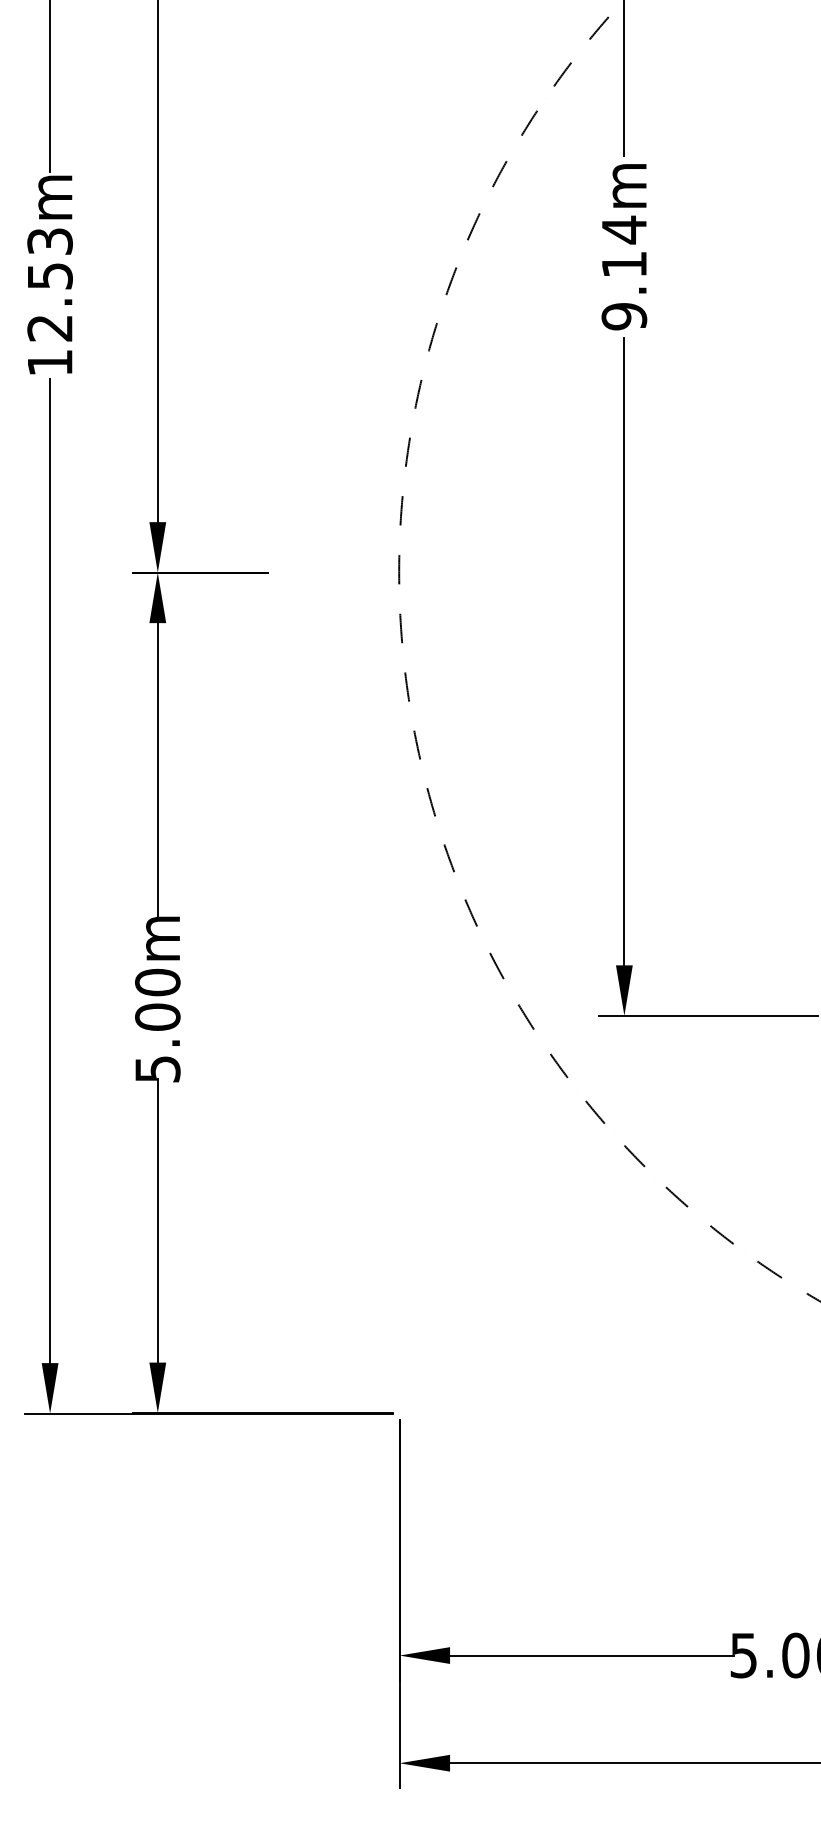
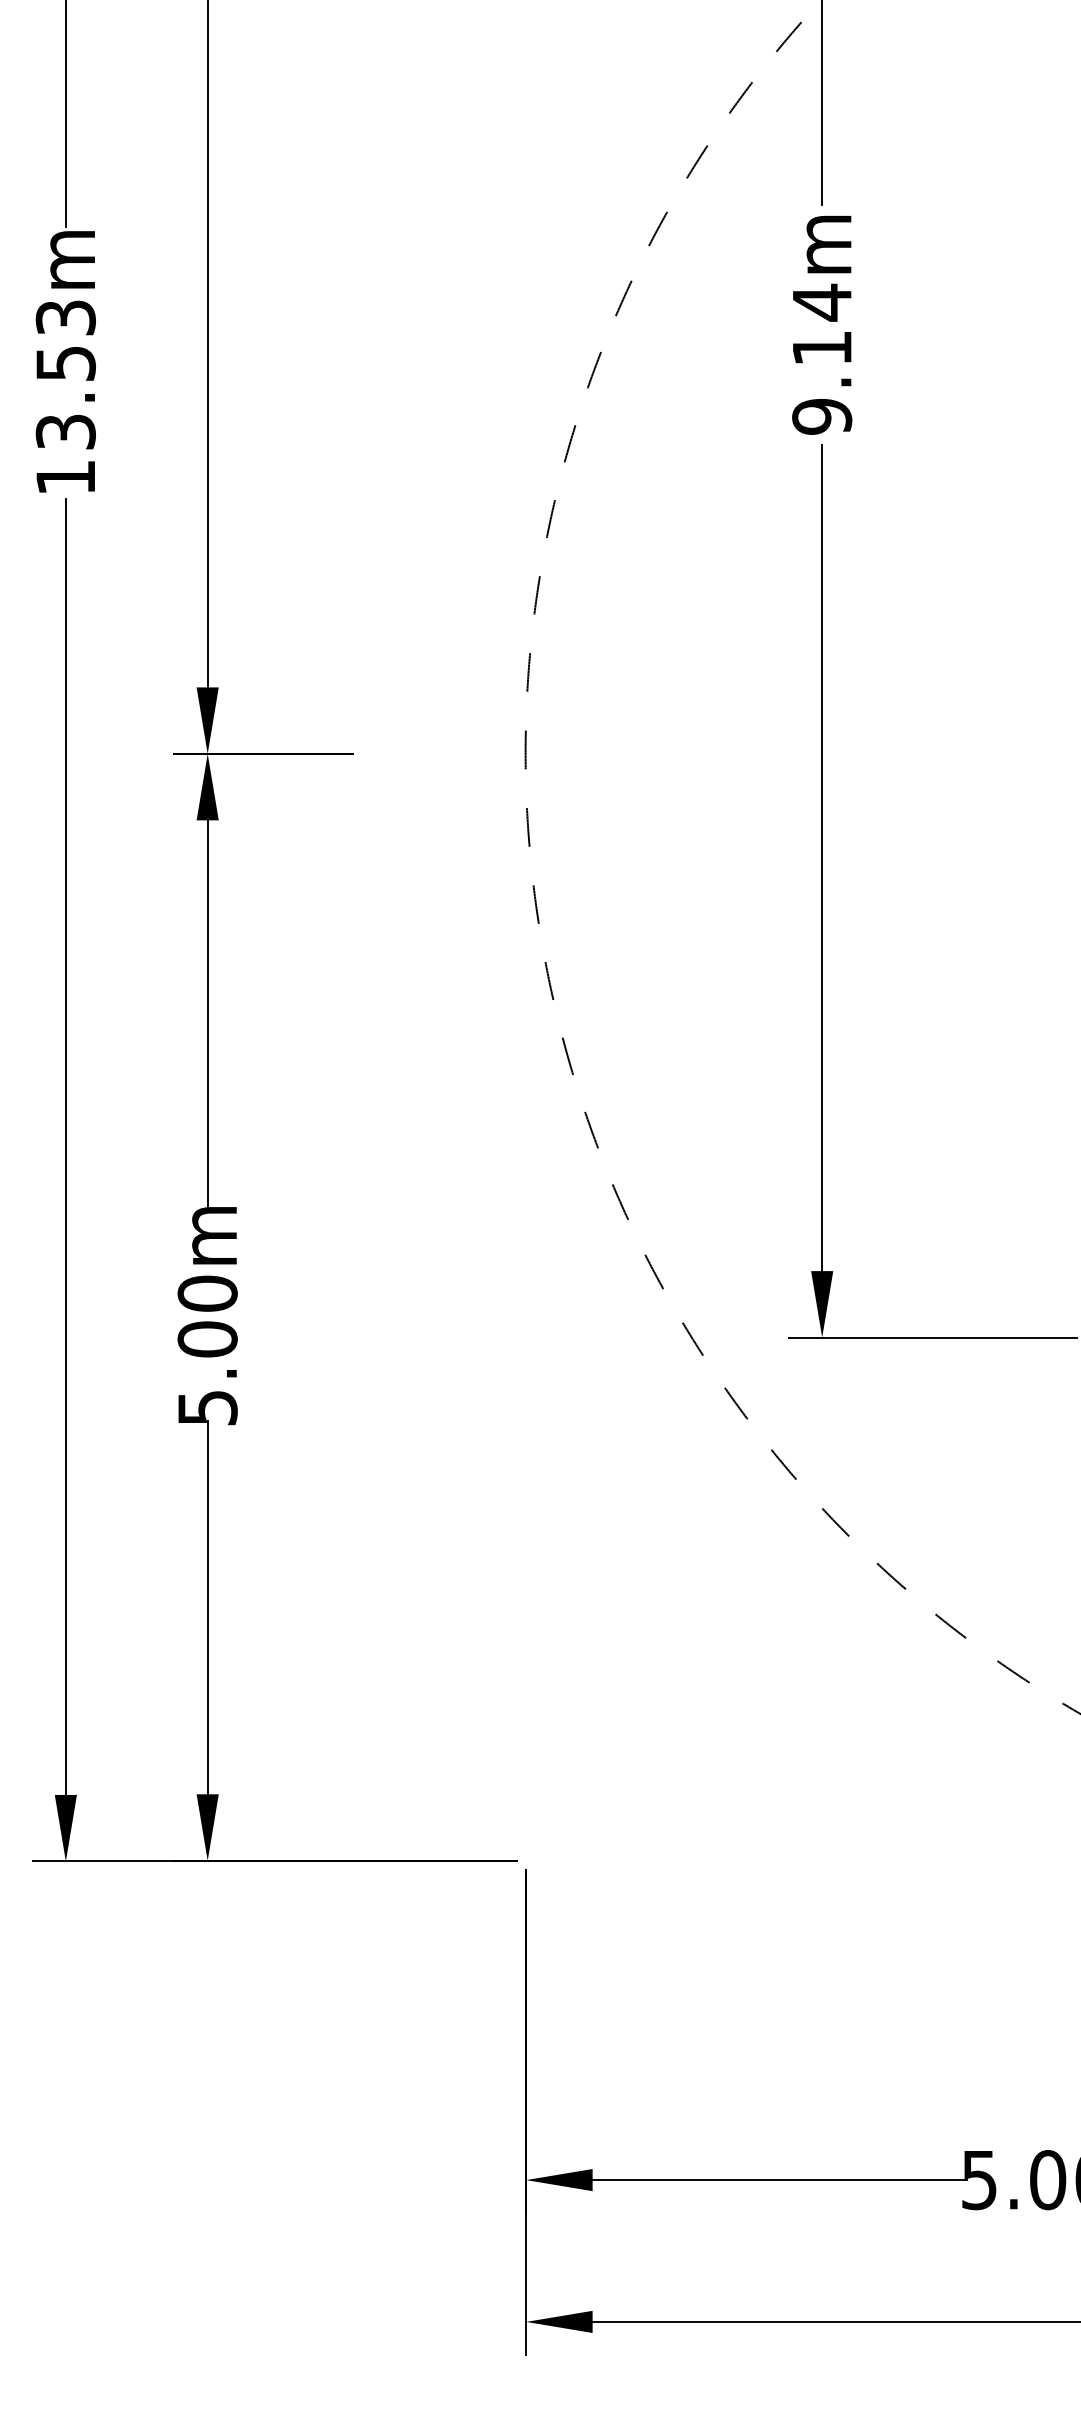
text: (49, 327) -> (65, 431), 12.53m -> 13.53m

